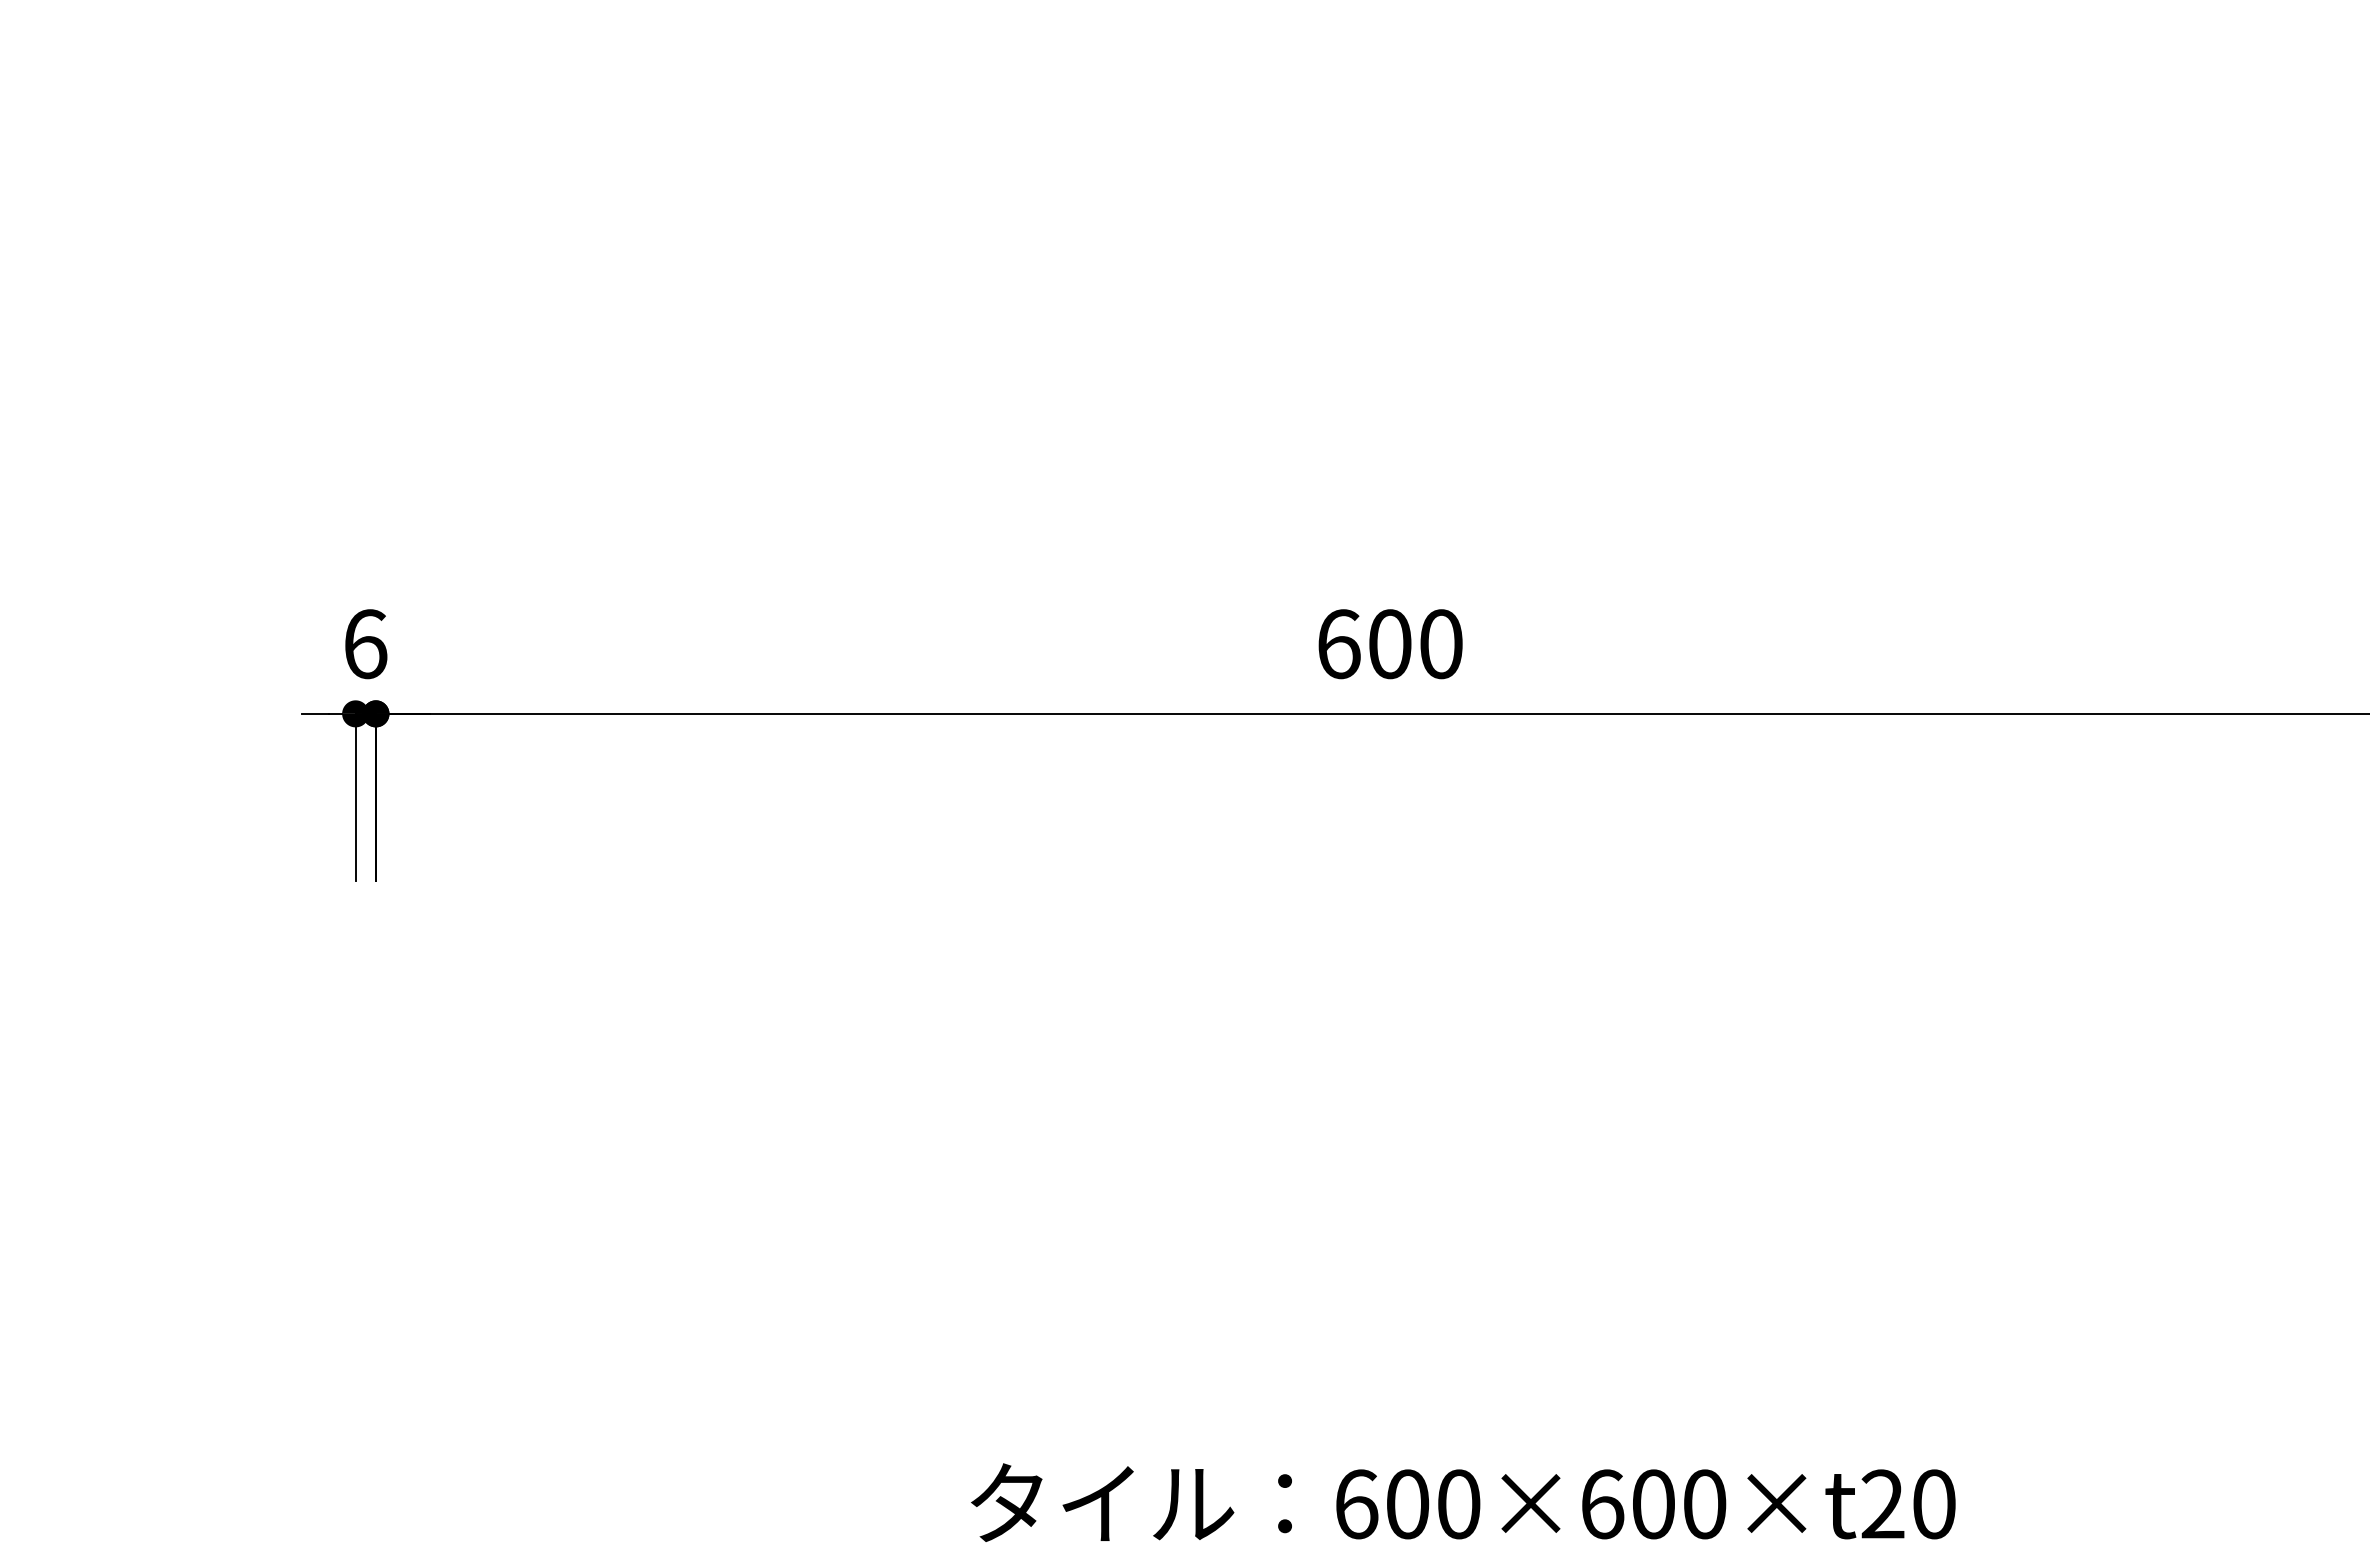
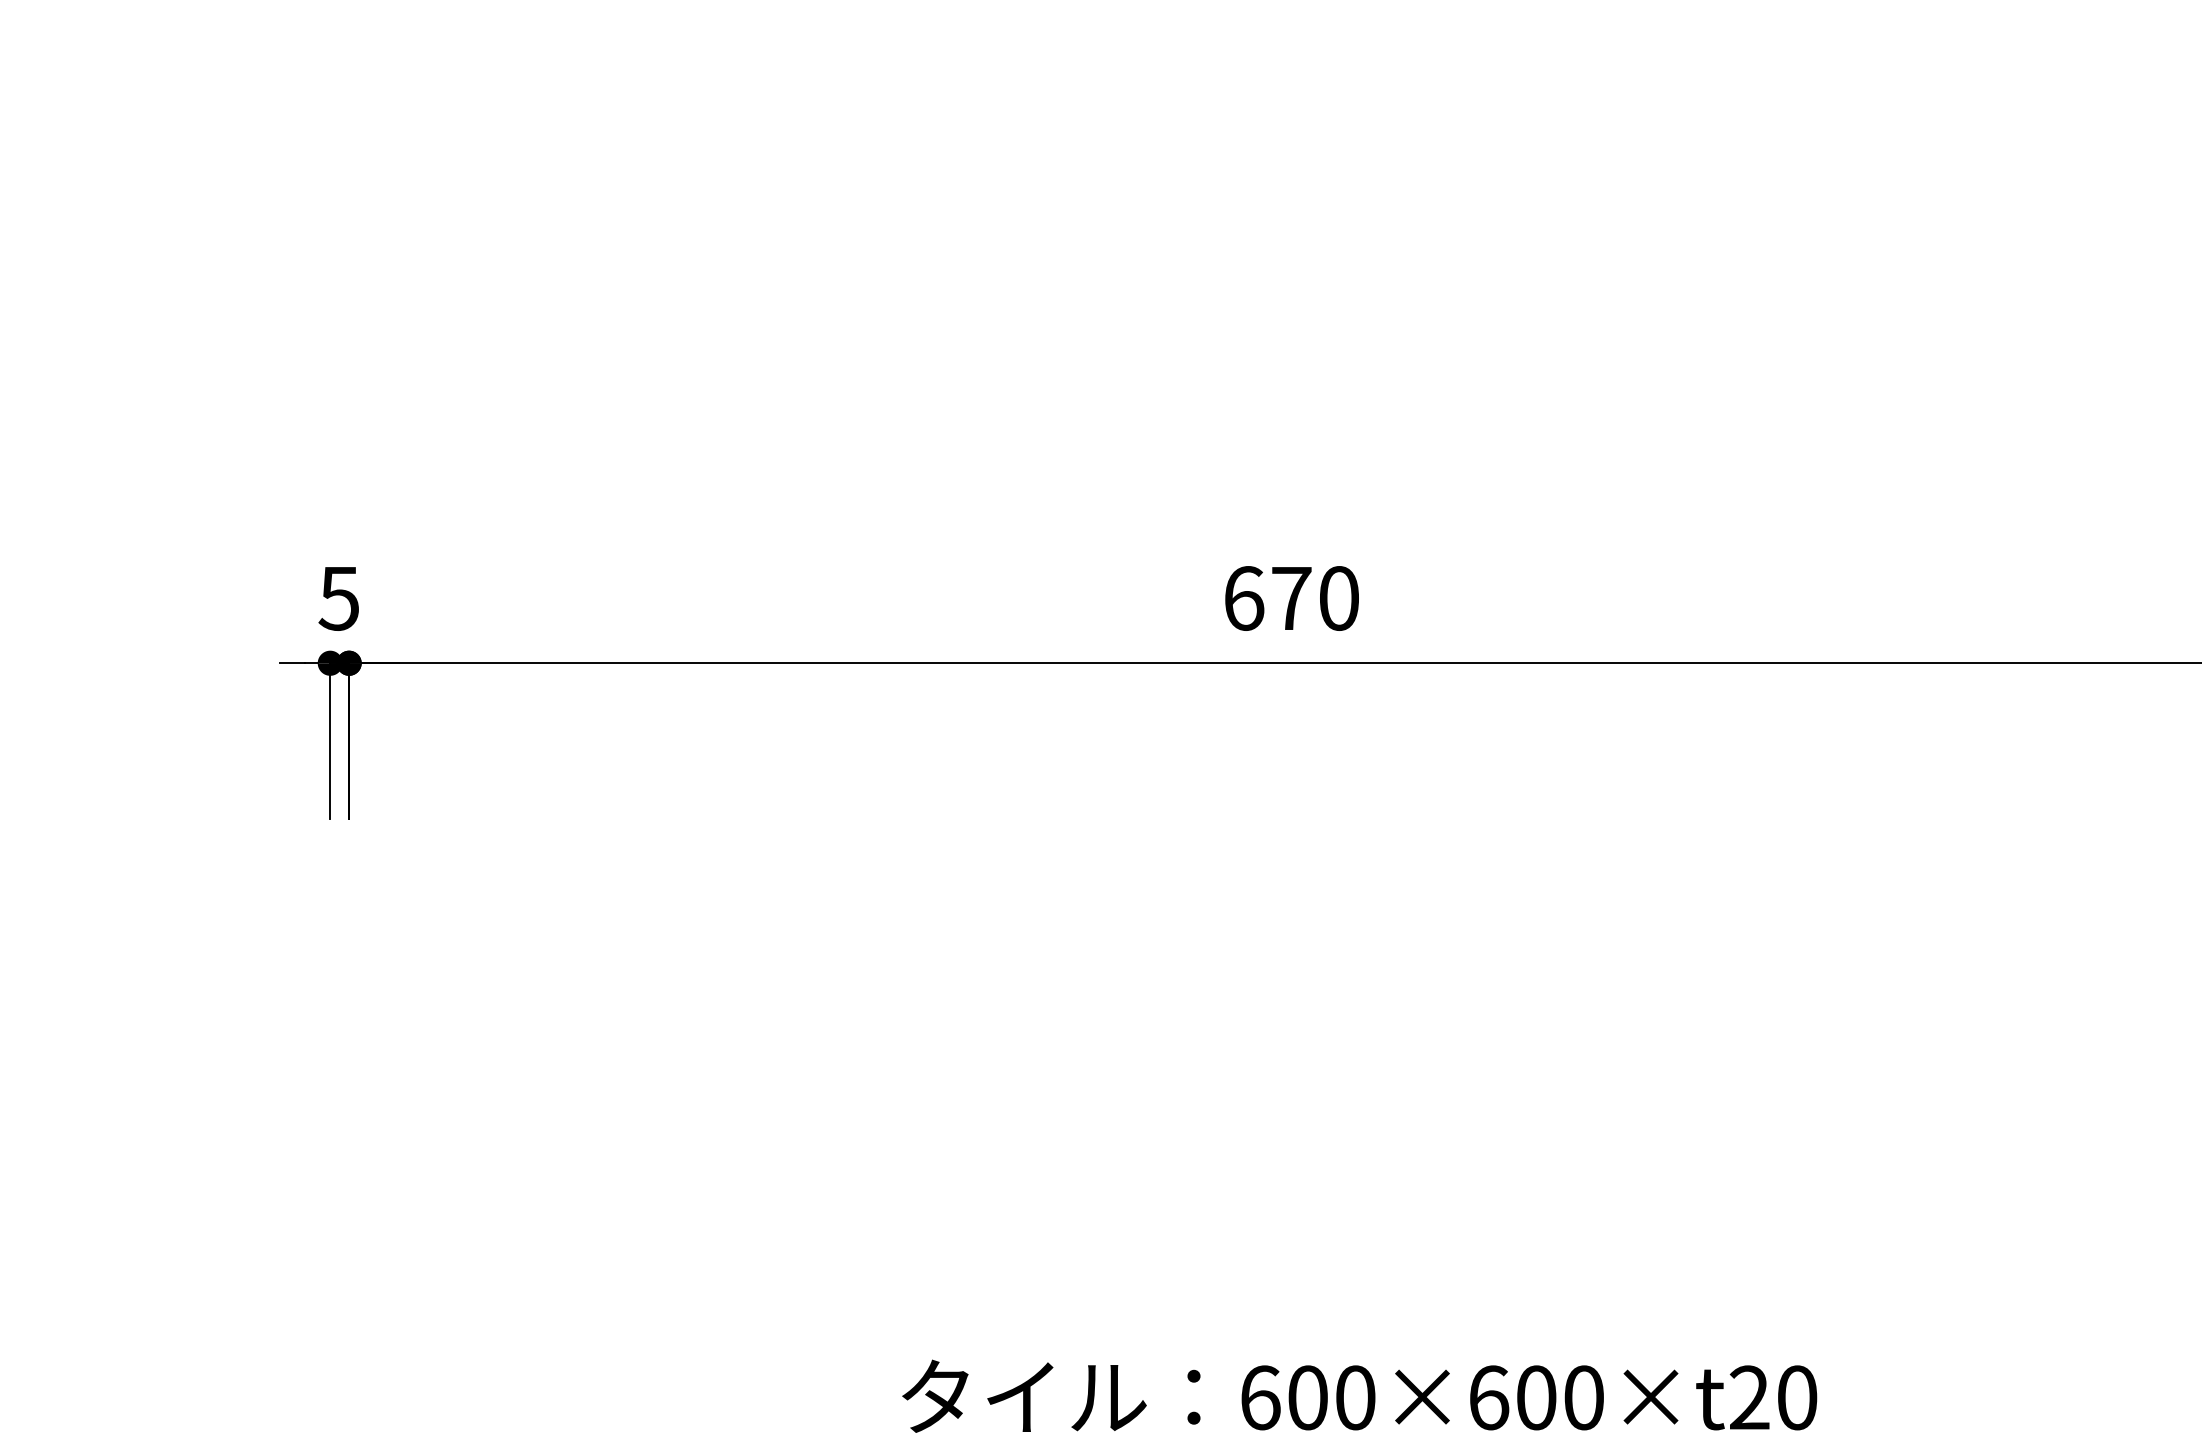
text: (364, 644) -> (338, 598), 6 -> 5
text: (1390, 644) -> (1291, 598), 600 -> 670

